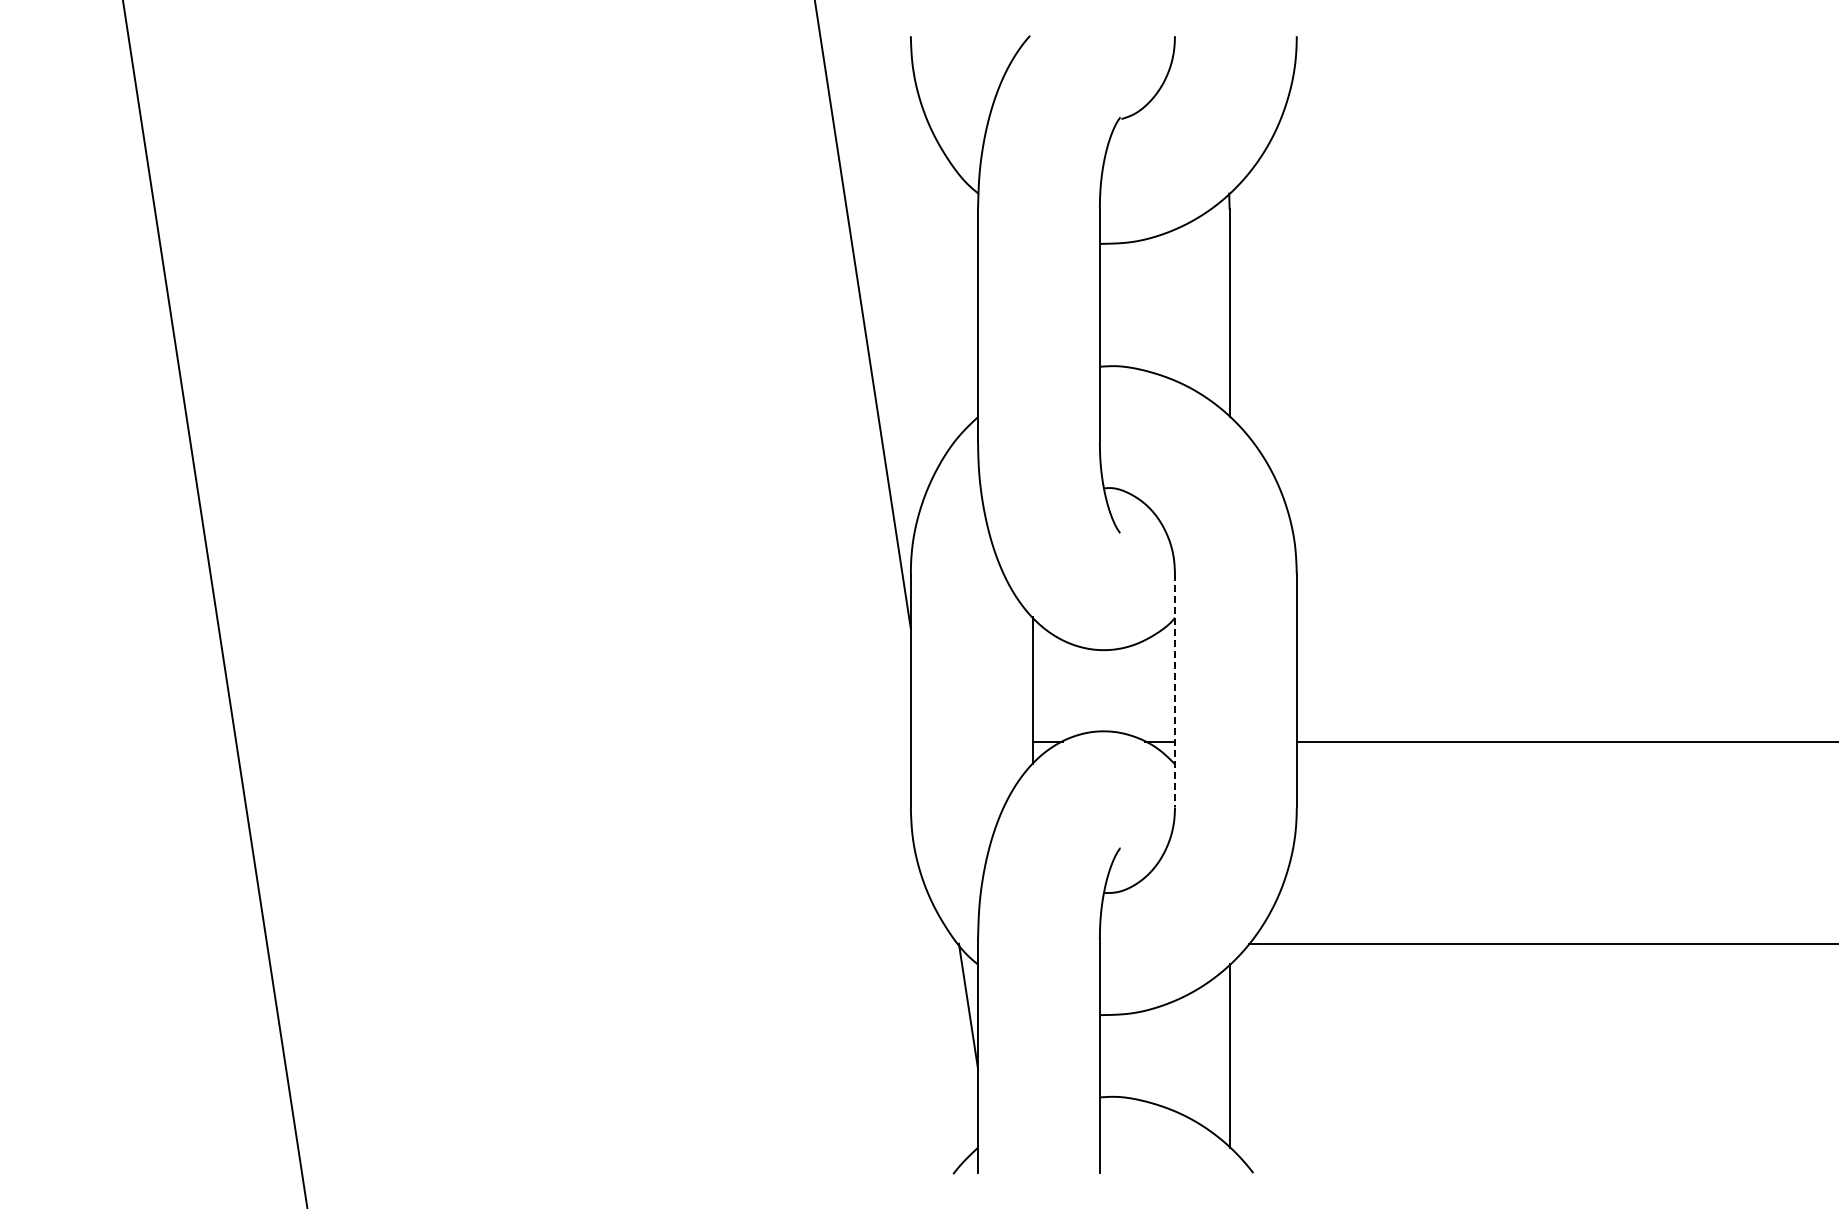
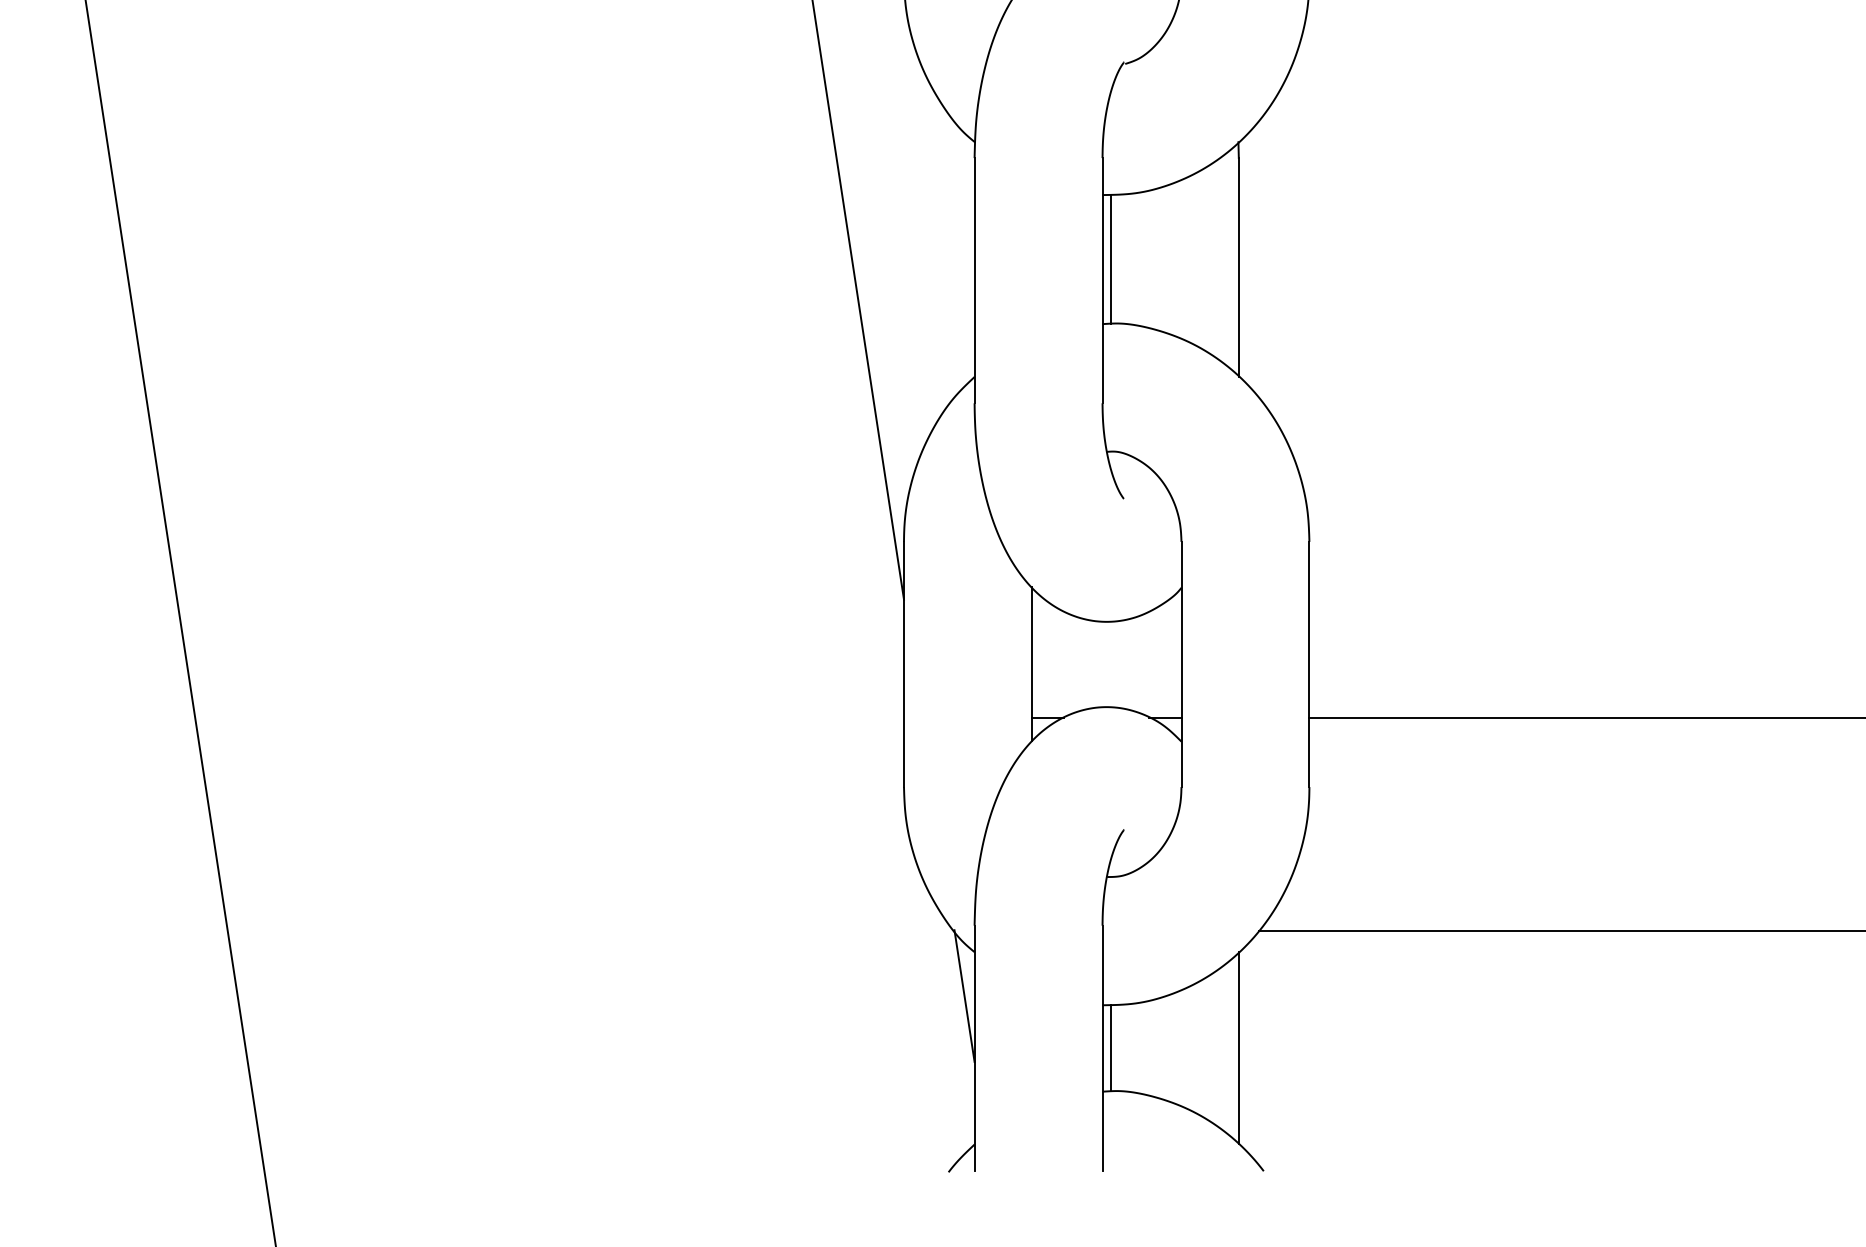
line: (1107, 304) -> (1110, 258), added
line: (1175, 690) -> (1182, 664), dashed -> solid
line: (1107, 1055) -> (1110, 1047), added

